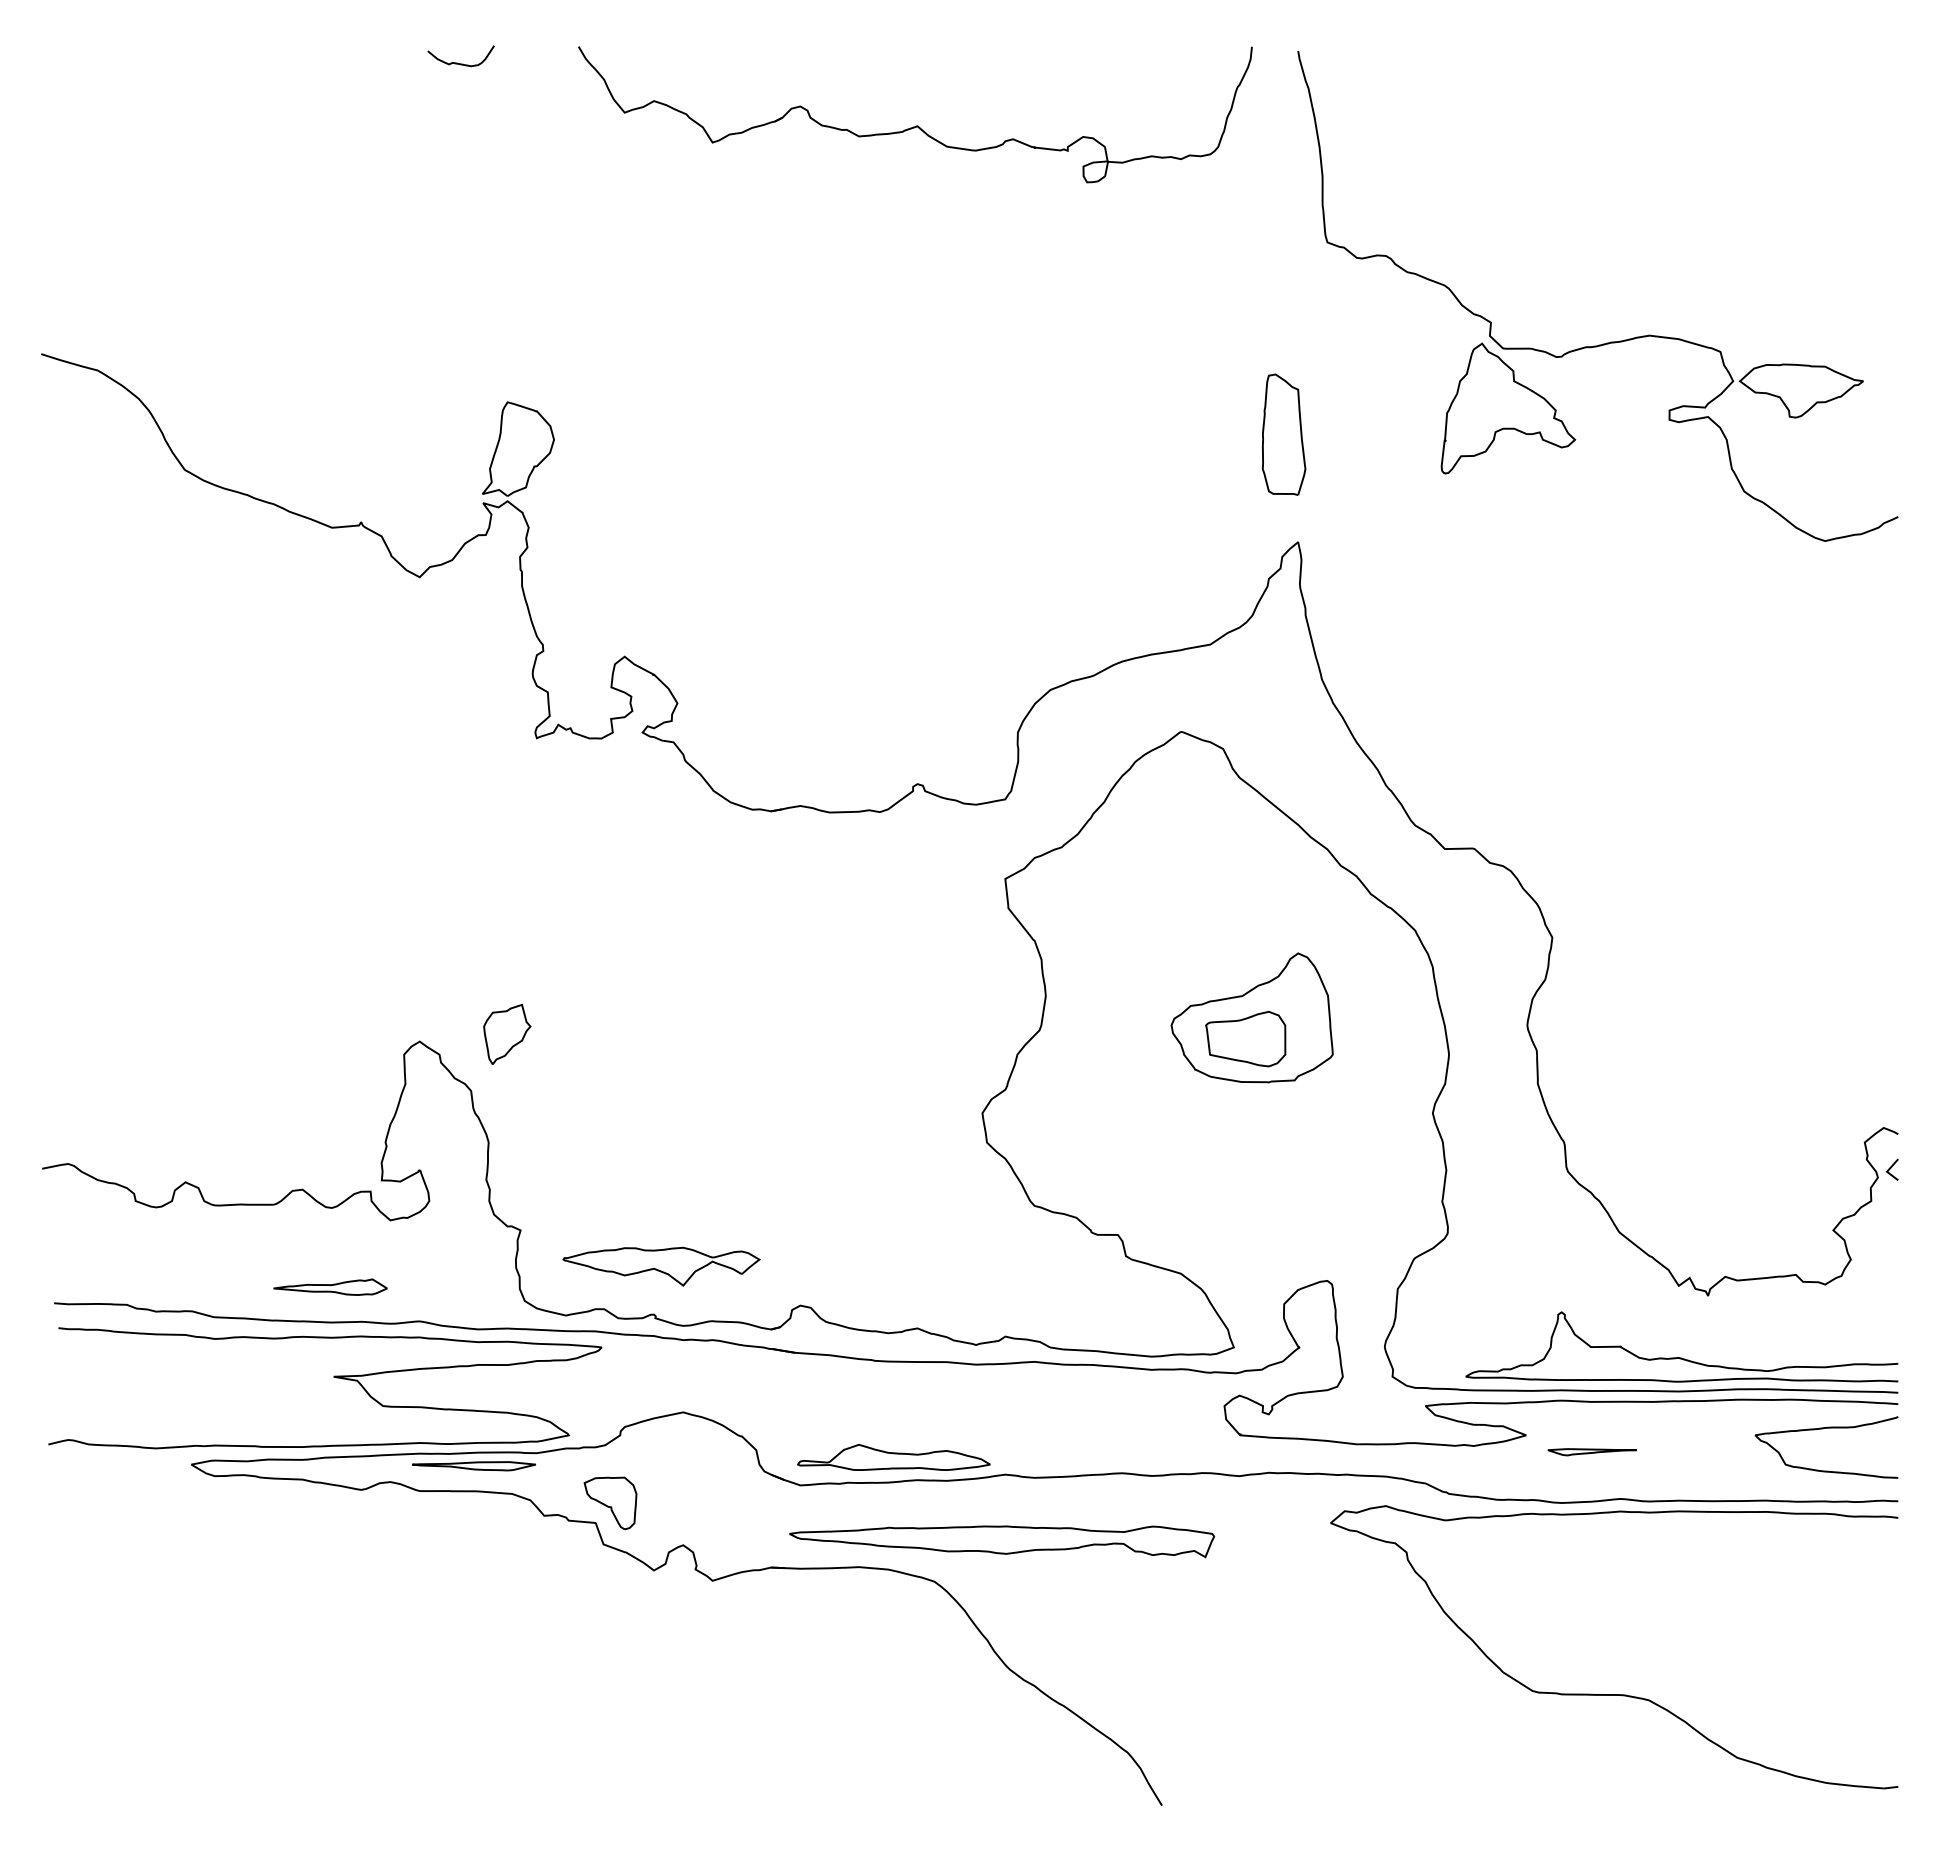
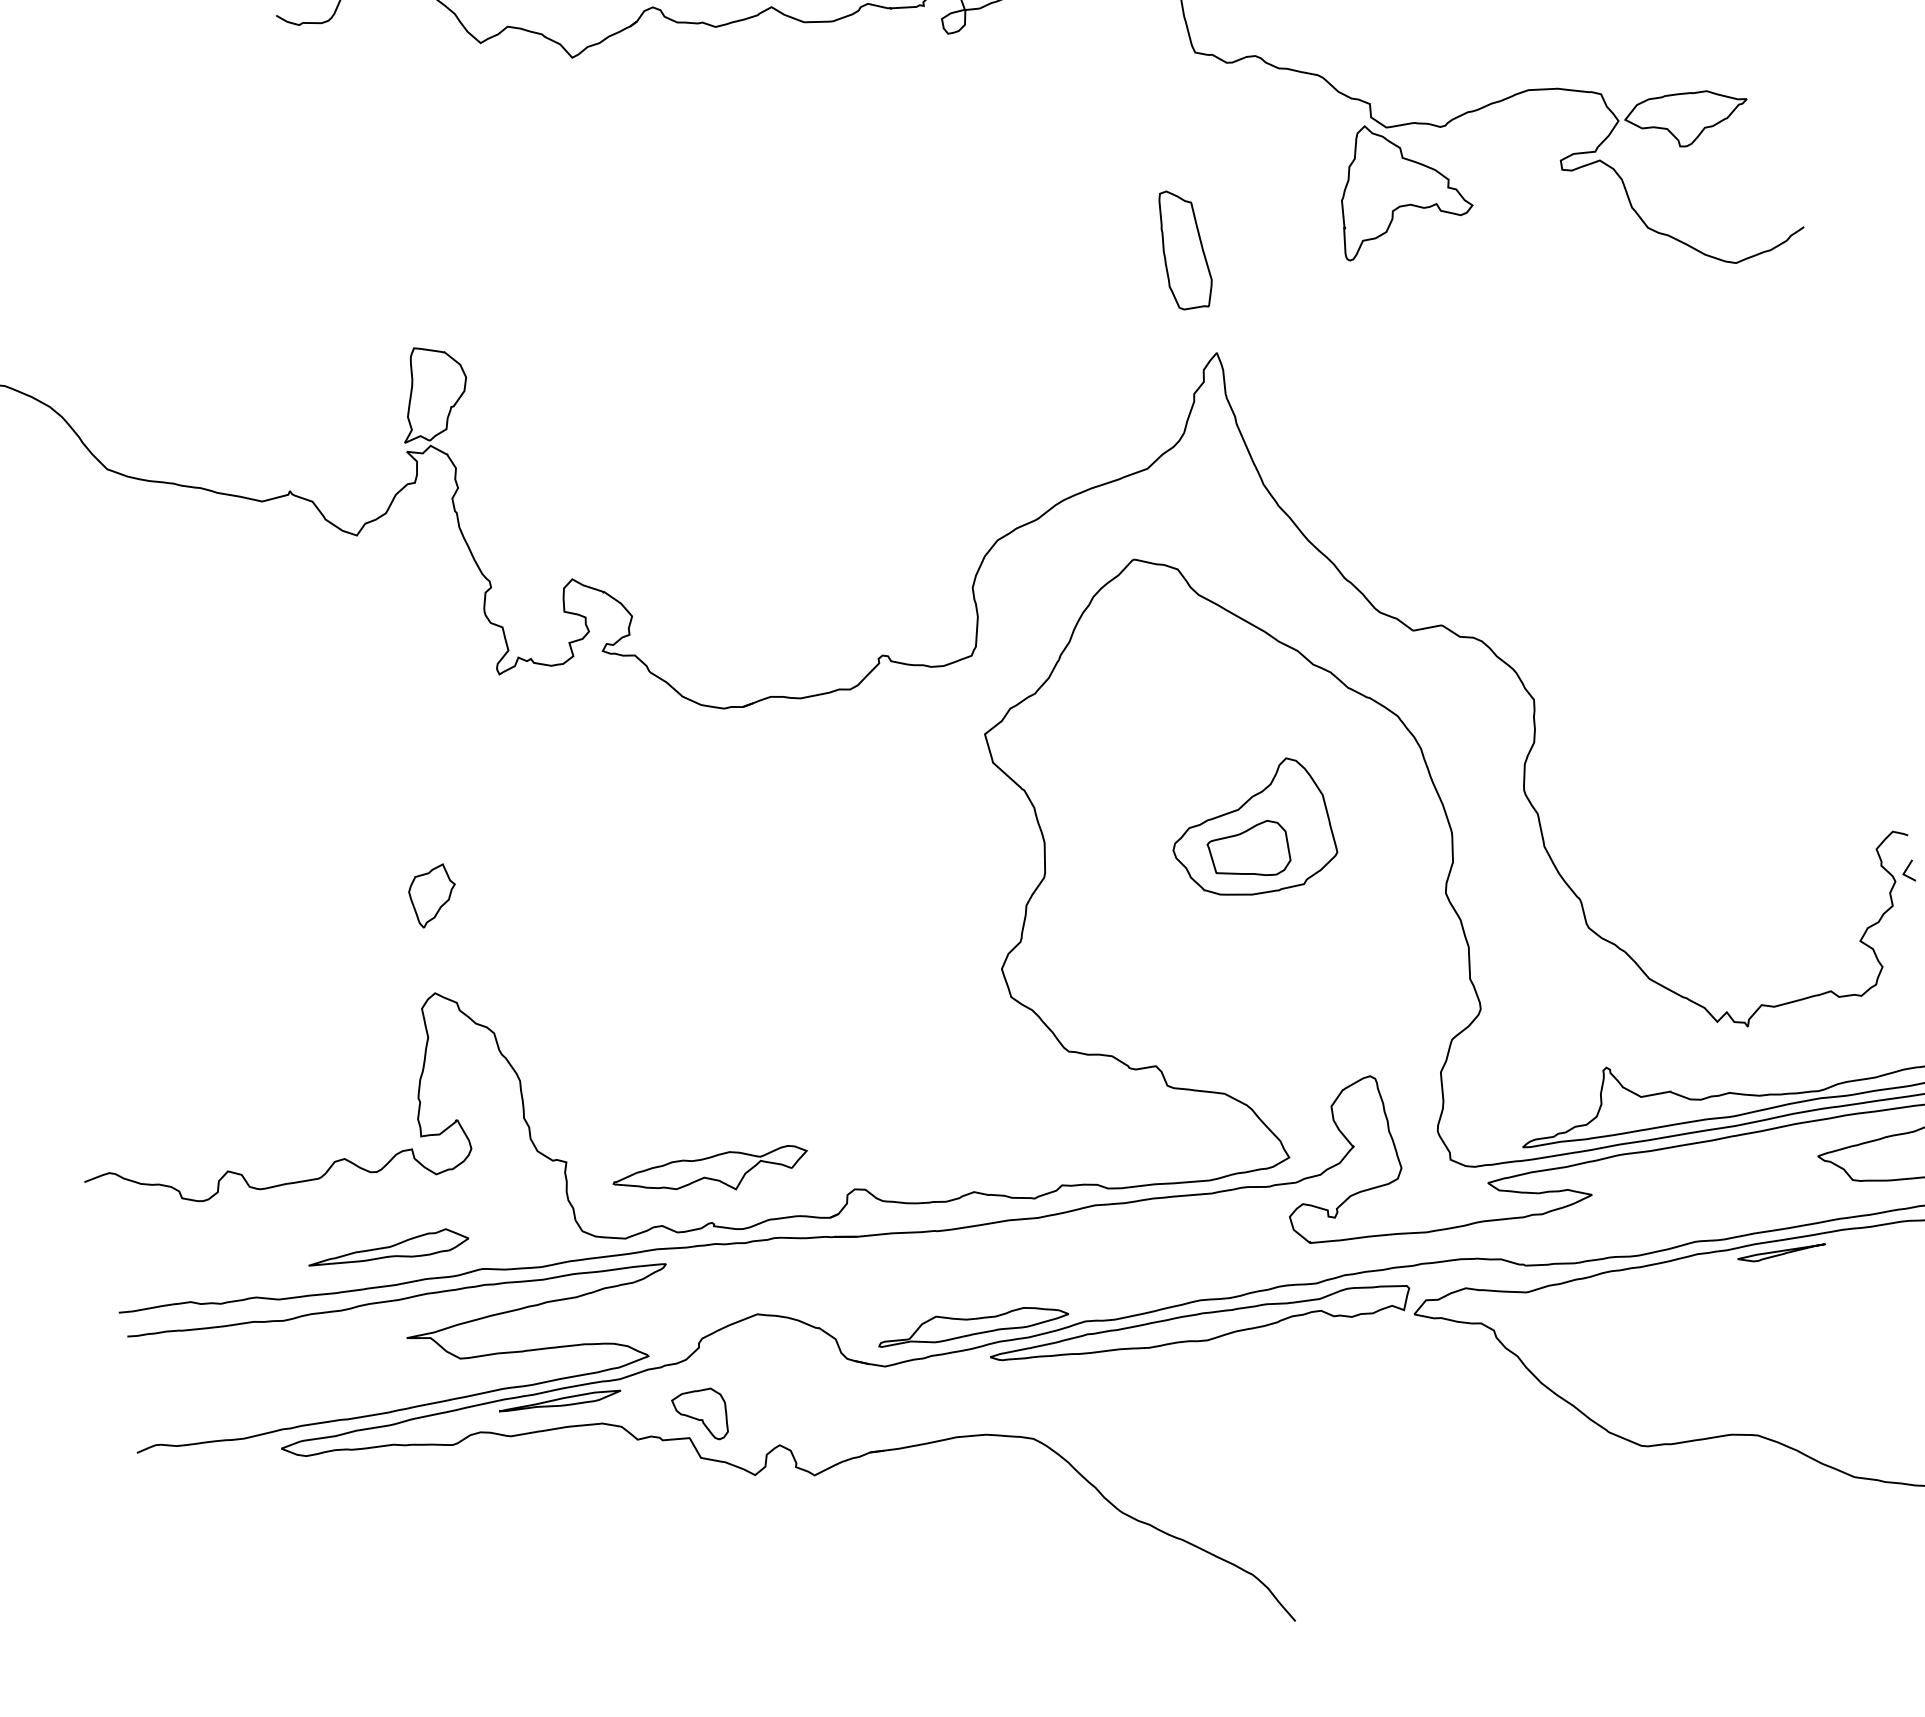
part: (507, 1033) -> (433, 895), moved
part: (330, 1287) -> (388, 1250), size x1.43
part: (1591, 1452) -> (1781, 1254), moved
part: (1002, 1541) -> (1201, 1328), moved

